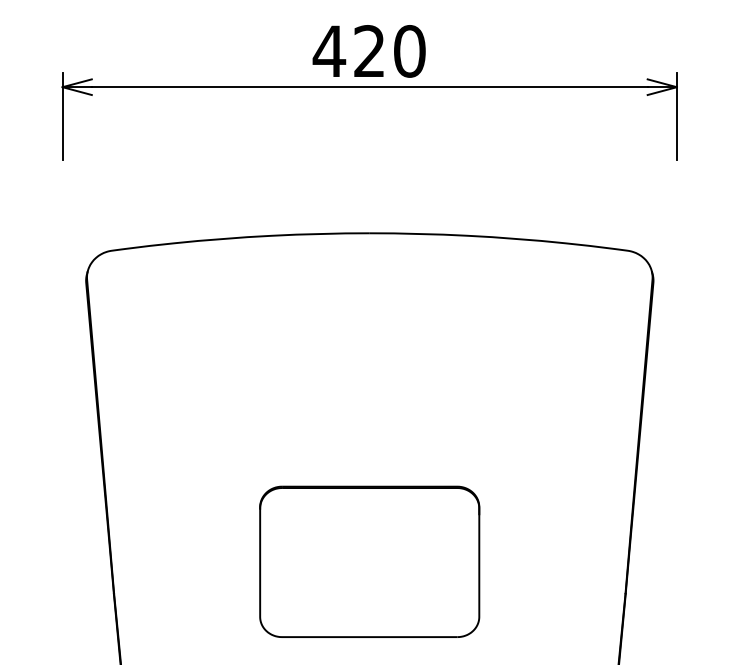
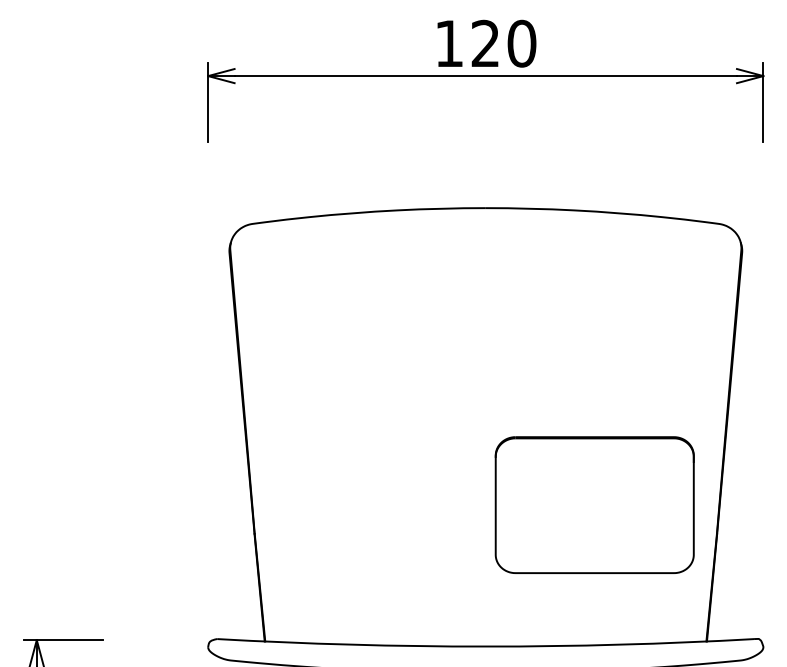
text: (329, 51) -> (449, 43), 420 -> 120
part: (369, 561) -> (594, 504), moved

